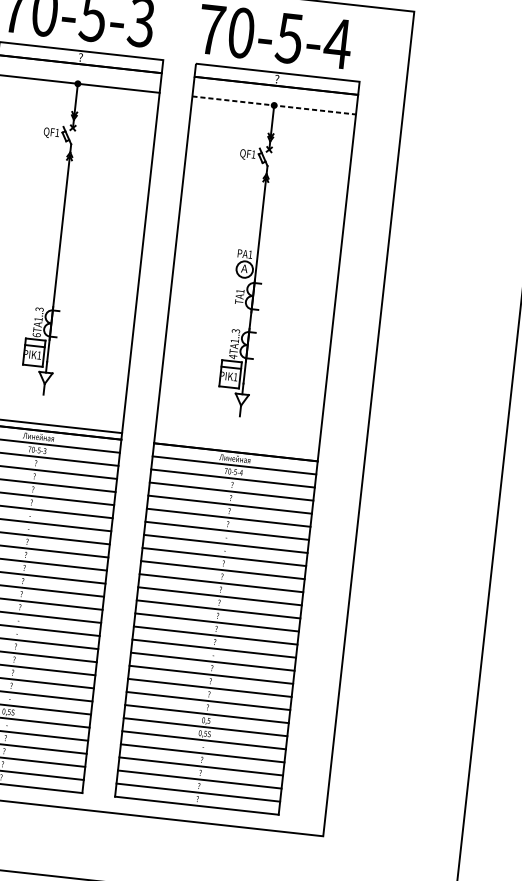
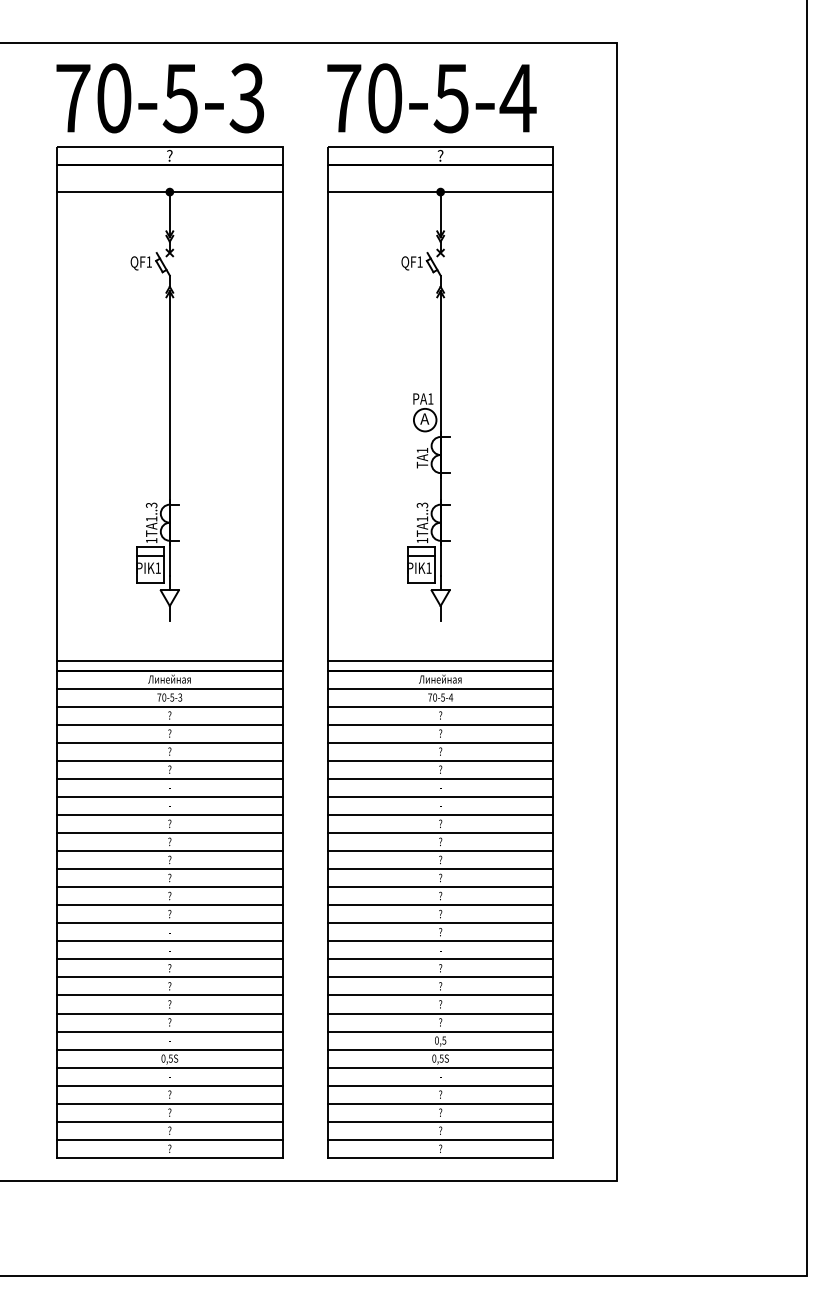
line: (274, 105) -> (440, 192), dashed -> solid
text: (36, 334) -> (151, 540), 6TA1..3 -> 1TA1..3
text: (233, 356) -> (422, 540), 4TA1..3 -> 1TA1..3
line: (236, 445) -> (440, 661), added

